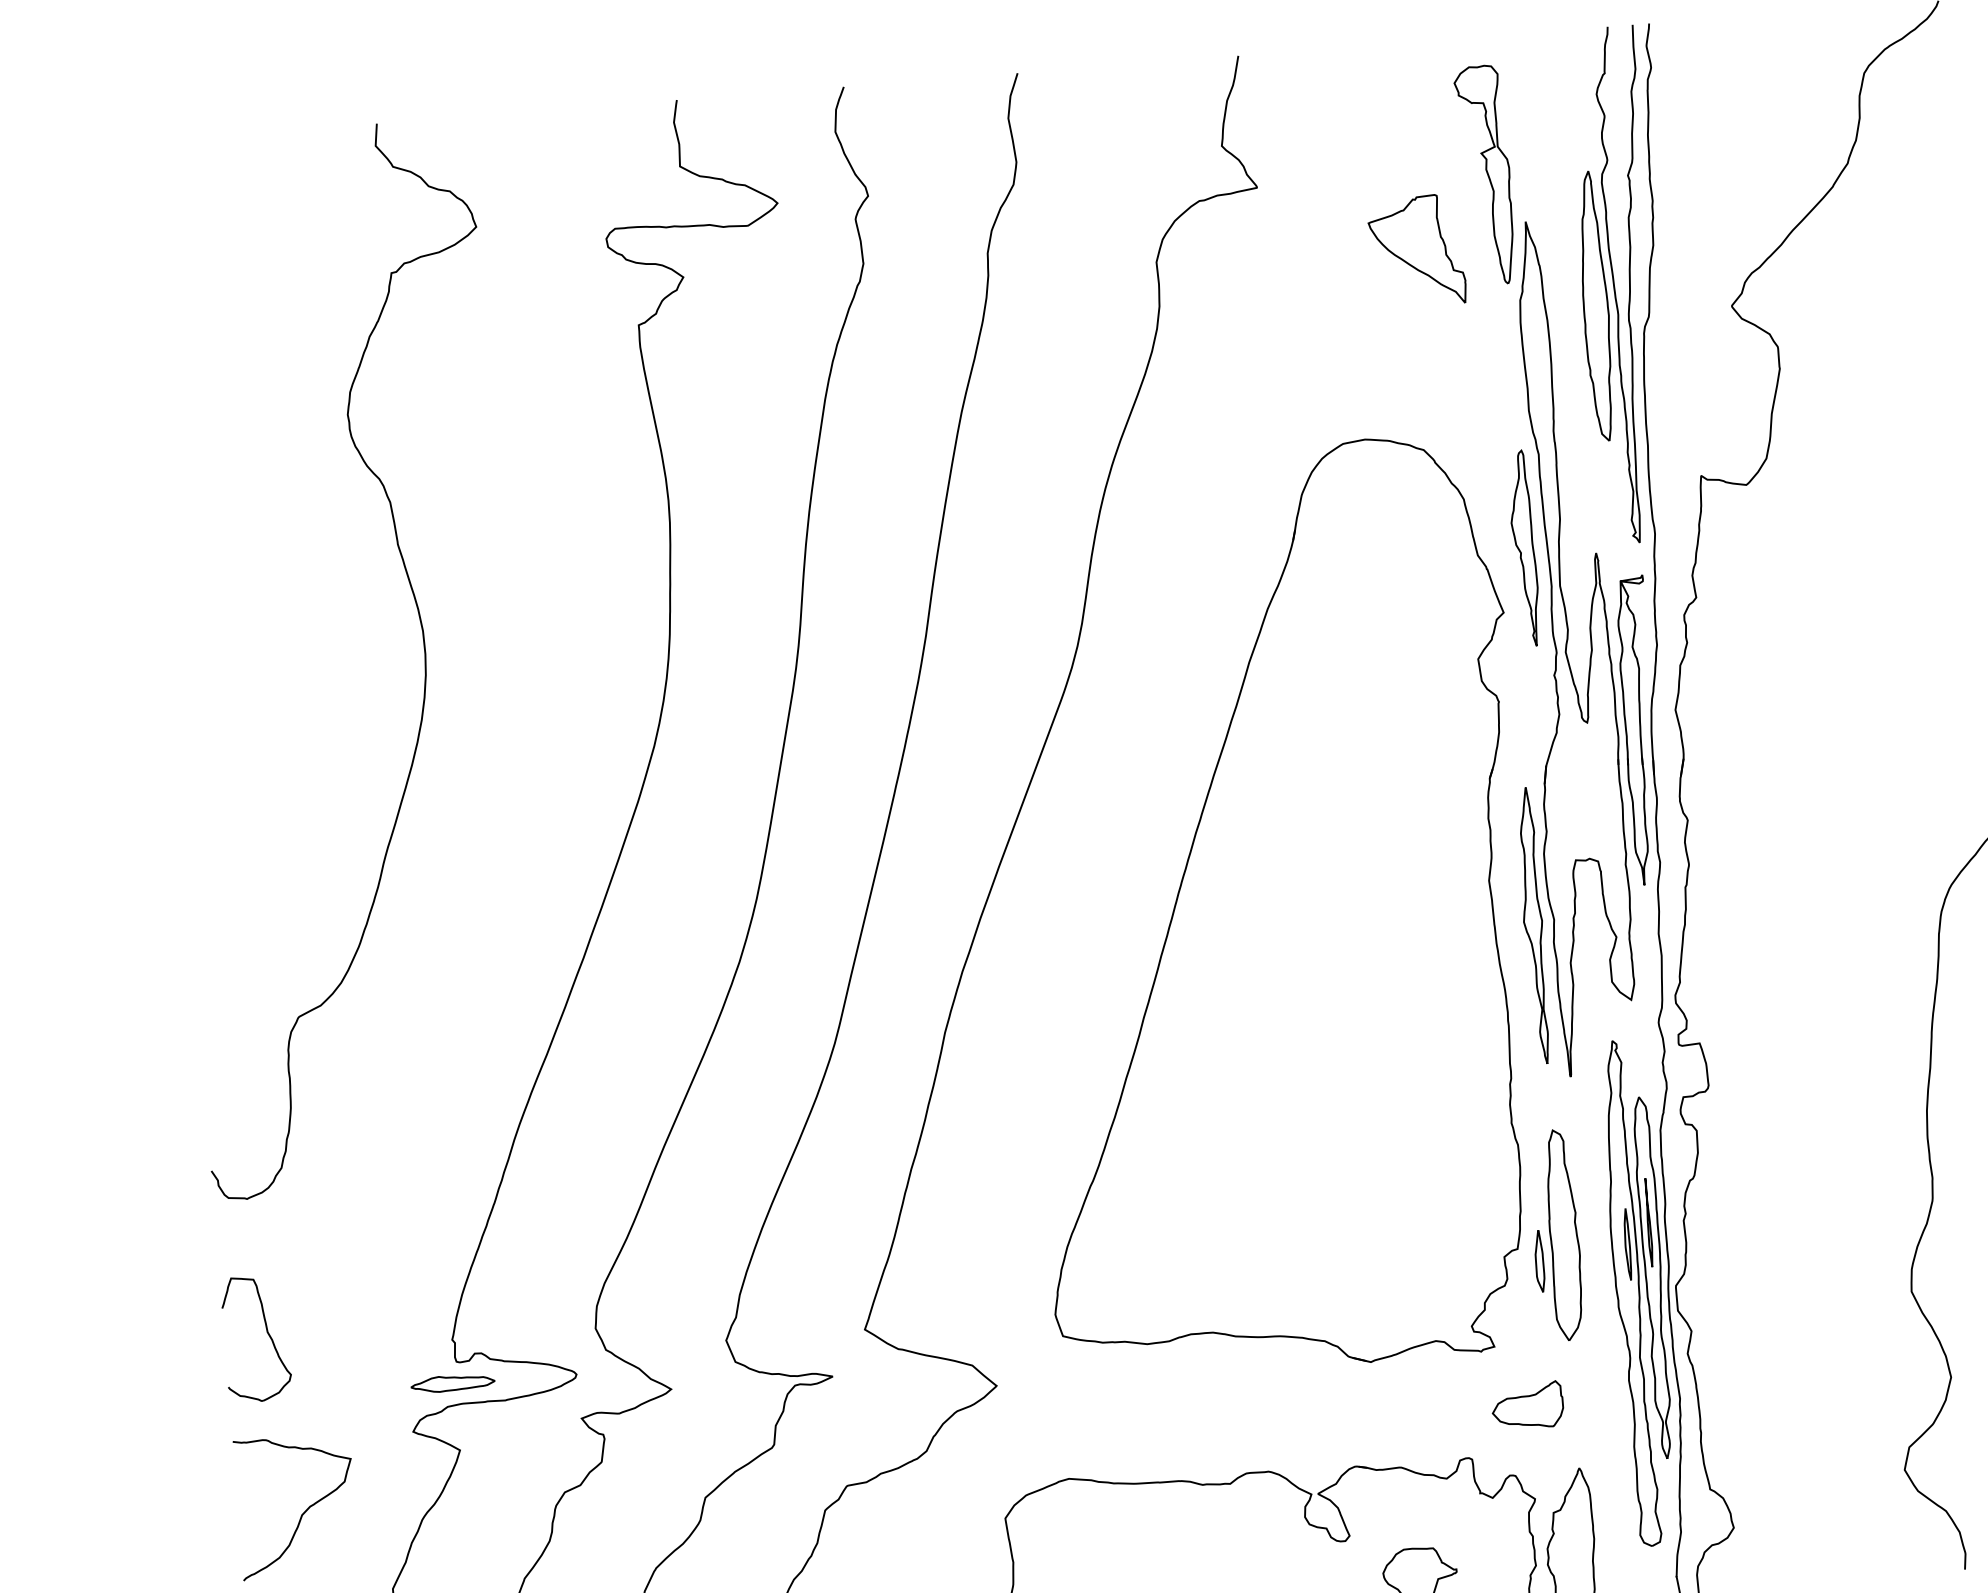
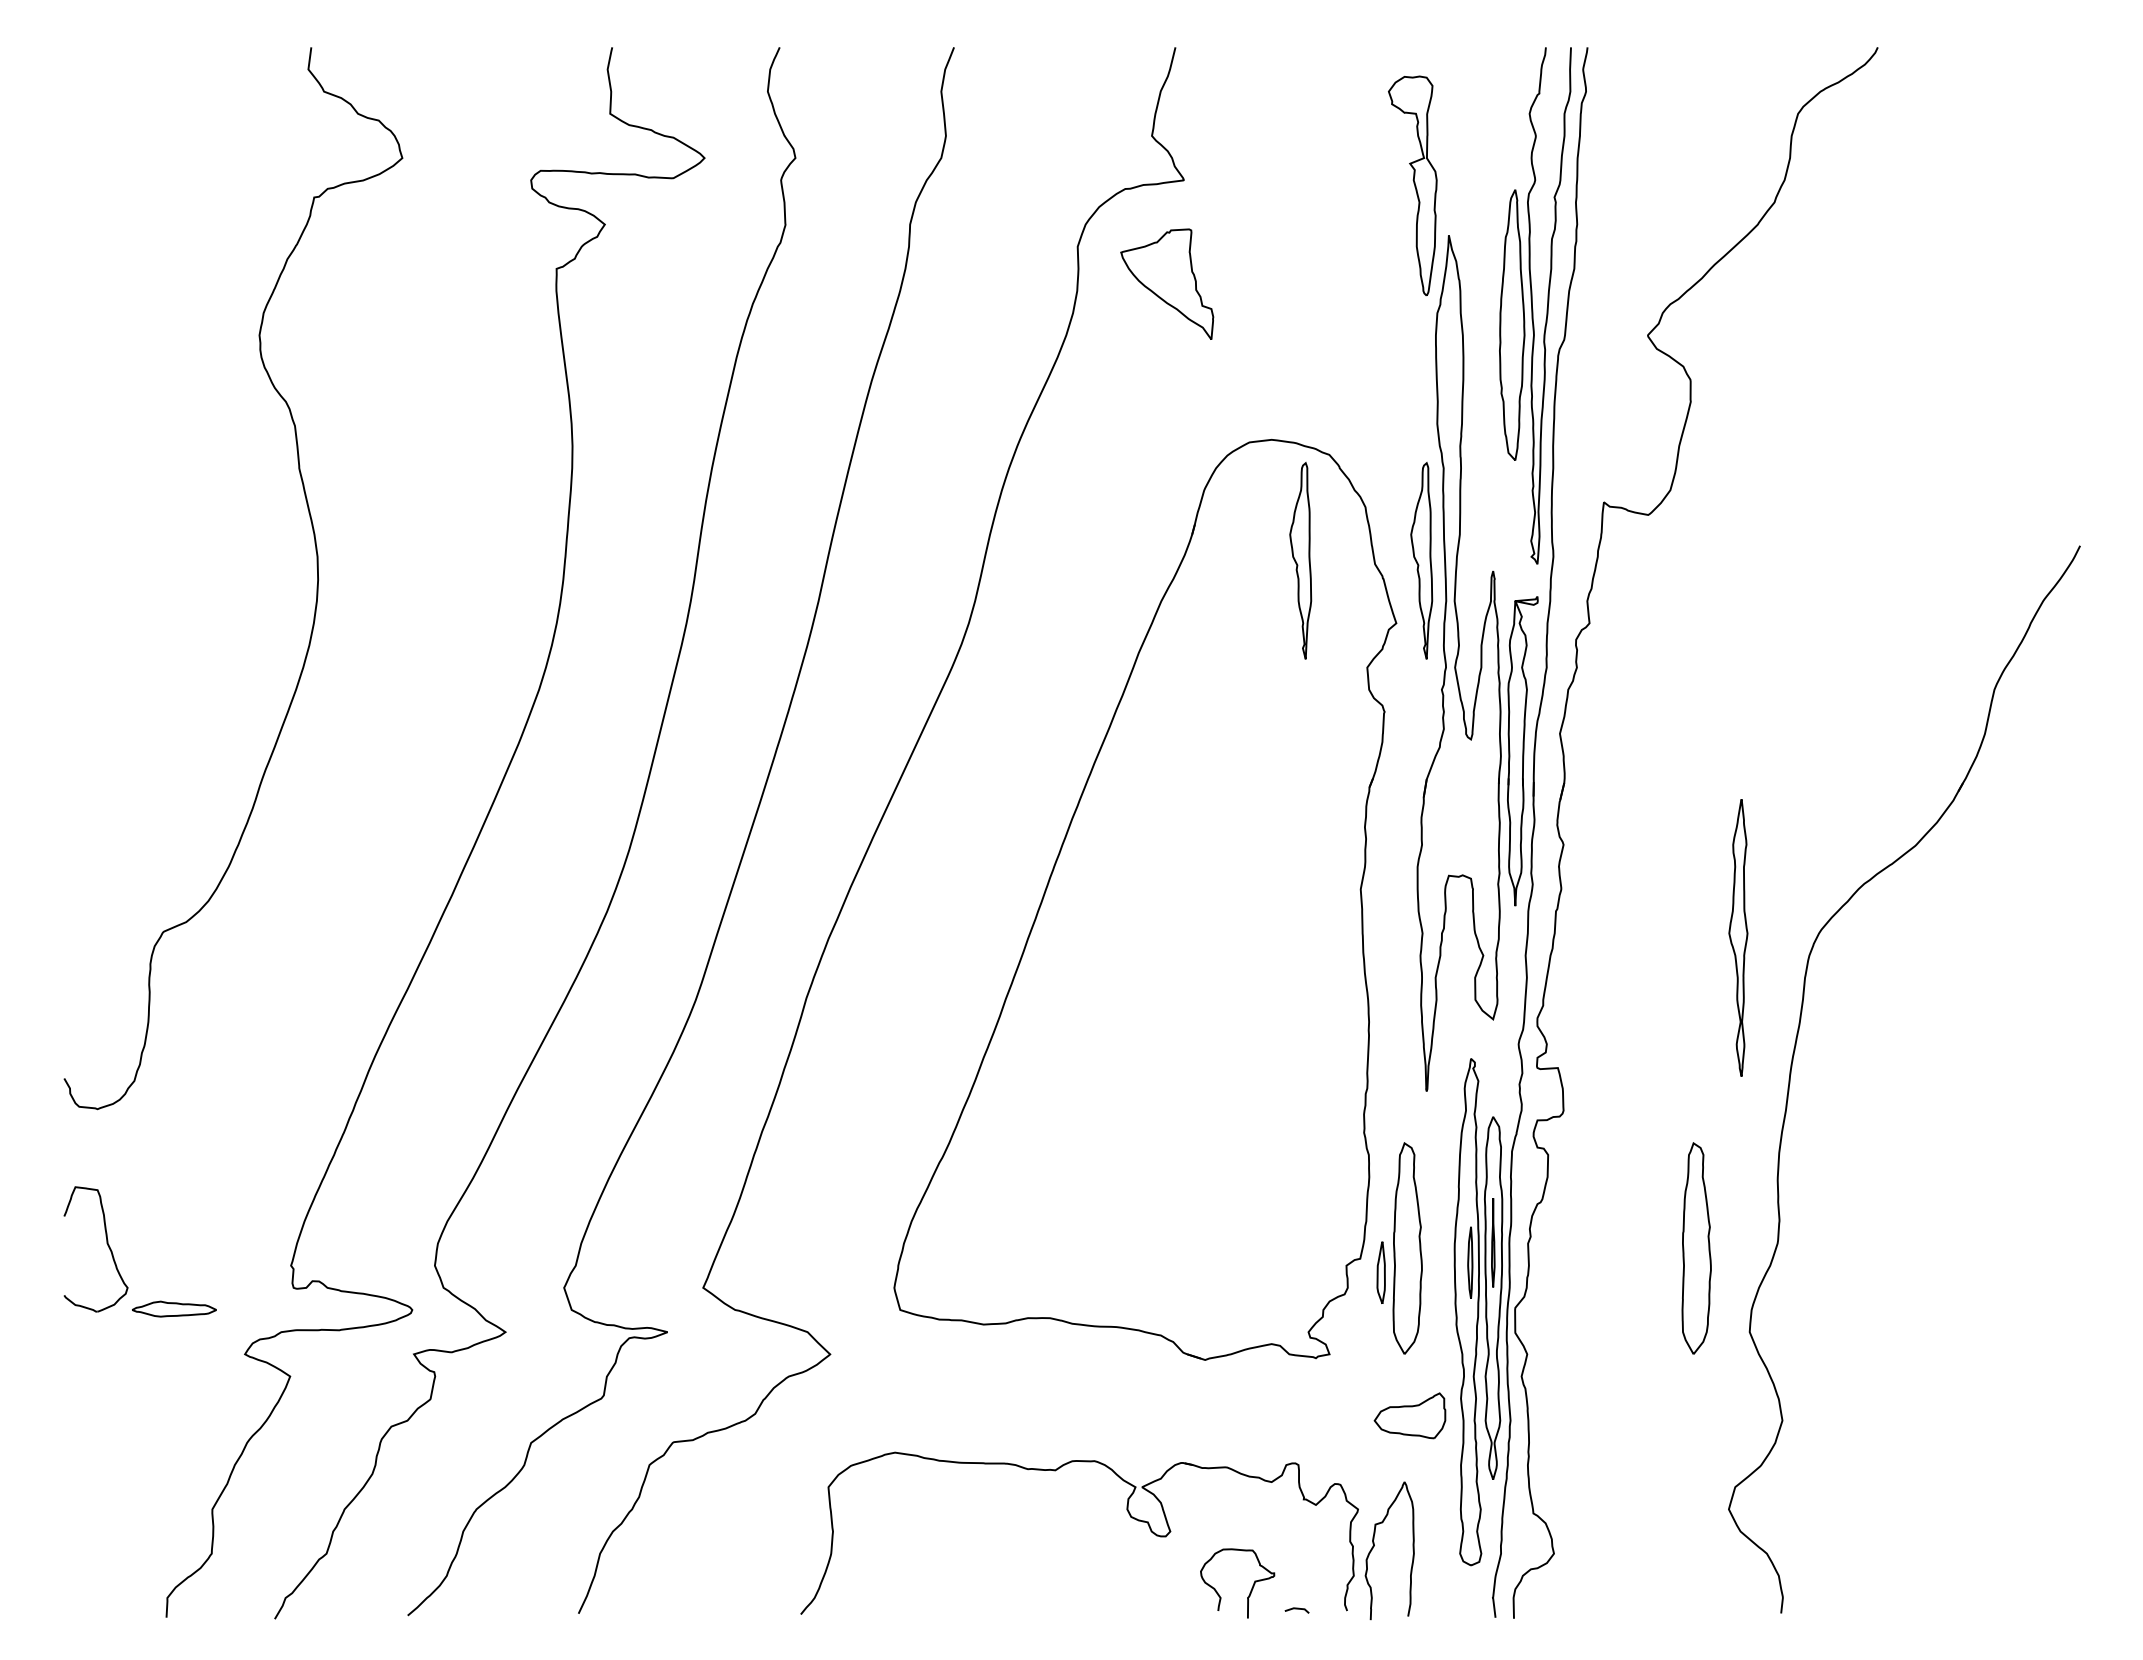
part: (1417, 250) -> (1167, 283), moved
part: (1403, 557) -> (1300, 560), added
part: (1533, 925) -> (1738, 937), moved
part: (1851, 1212) -> (1696, 1248), added
part: (453, 1382) -> (174, 1308), moved
part: (1527, 1405) -> (1409, 1415), moved
curve: (303, 1511) -> (129, 1425), removed

